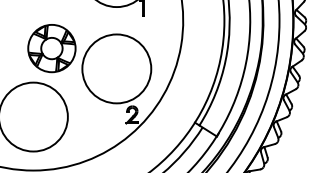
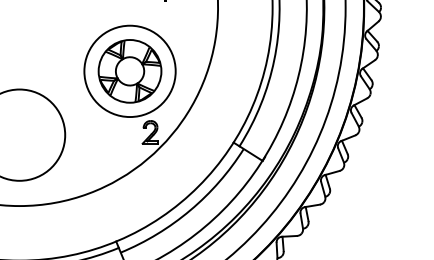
part: (51, 48) -> (129, 71), moved

